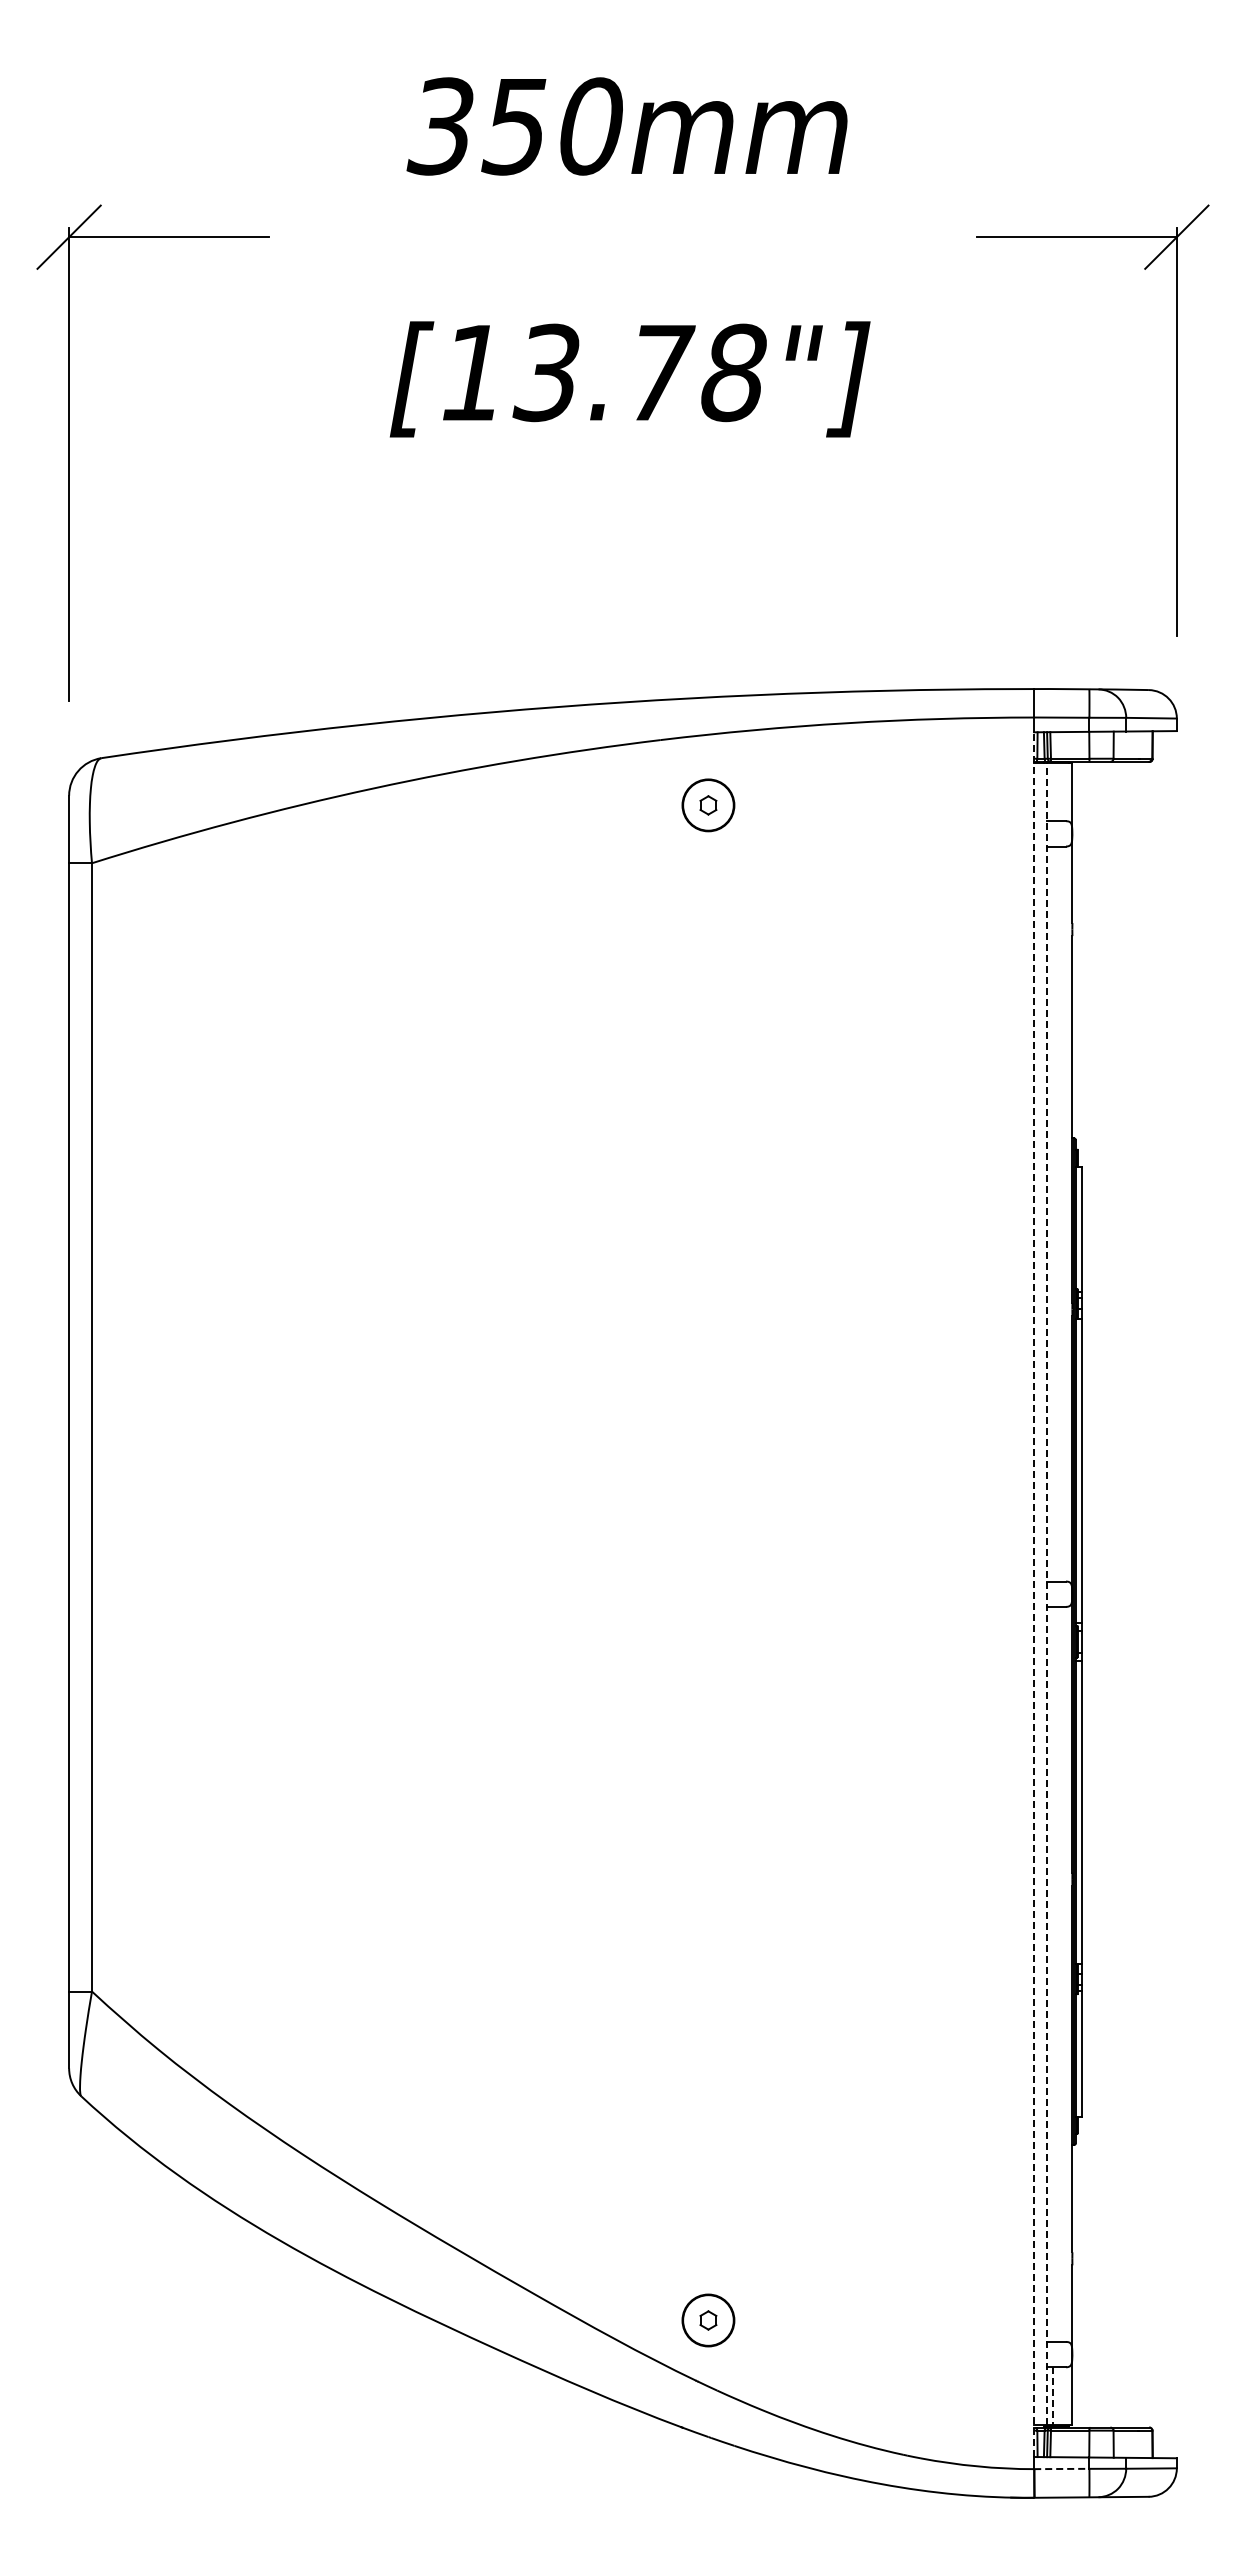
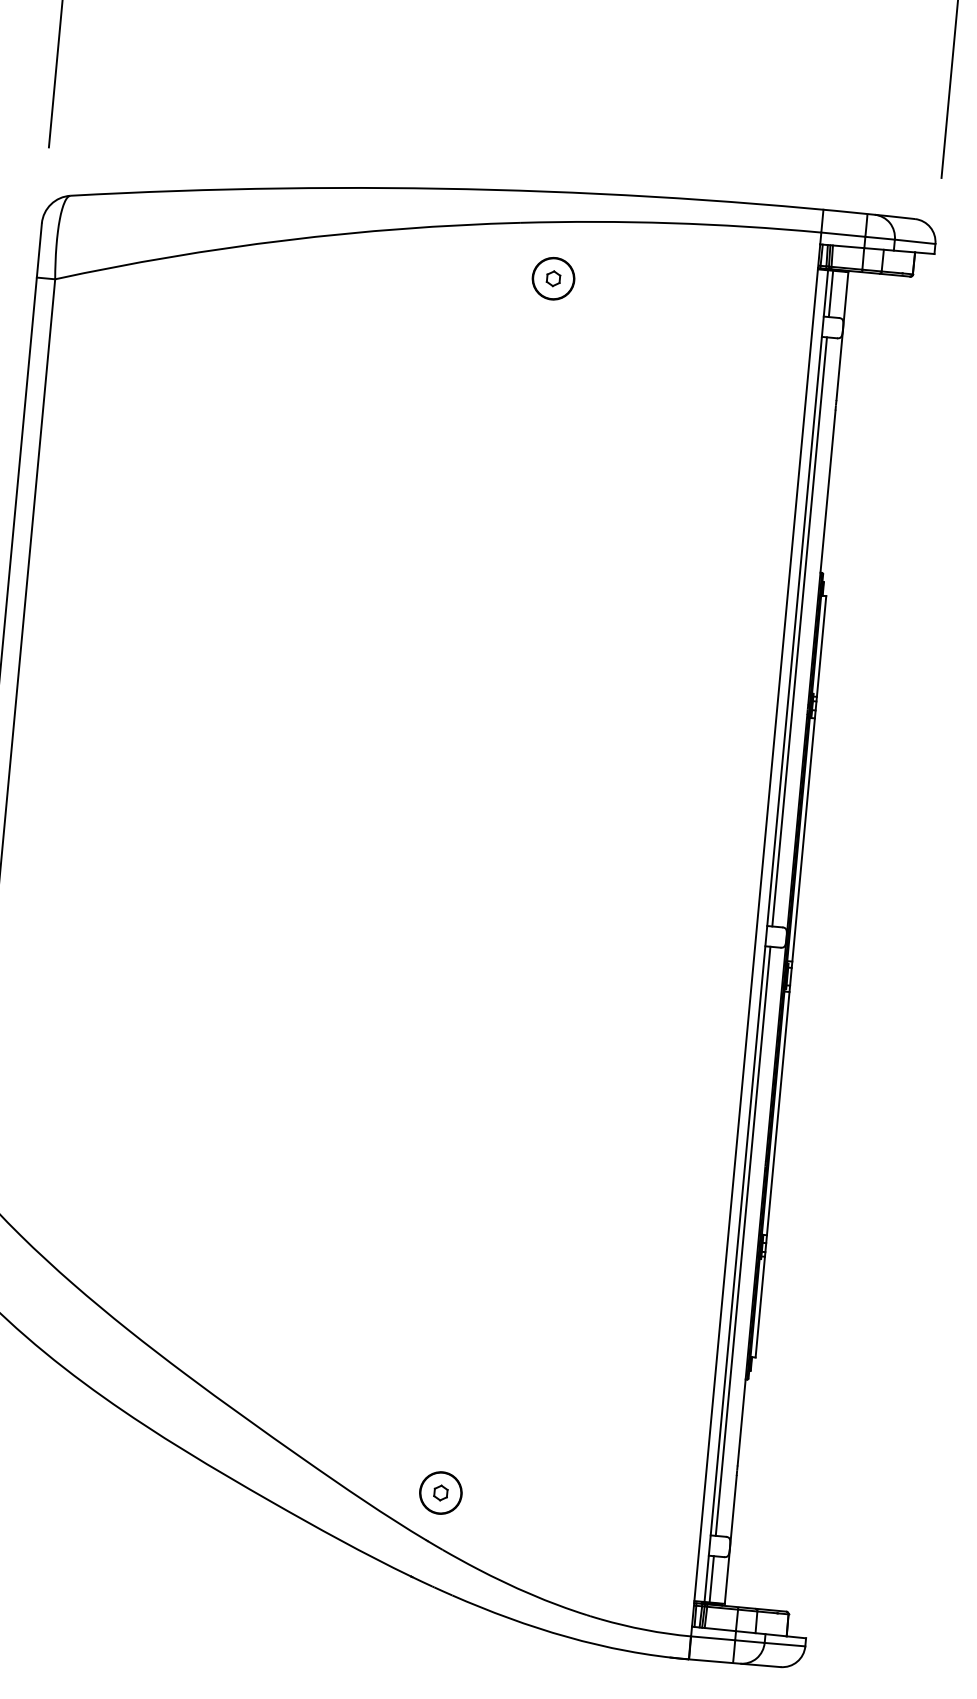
line: (1053, 792) -> (831, 294), added
line: (1053, 1213) -> (799, 631), added
line: (1034, 1594) -> (756, 935), dashed -> solid
line: (1047, 1594) -> (766, 936), dashed -> solid
line: (1053, 1973) -> (743, 1240), added
line: (1053, 2396) -> (711, 1579), dashed -> solid
line: (1061, 2468) -> (712, 1637), dashed -> solid

